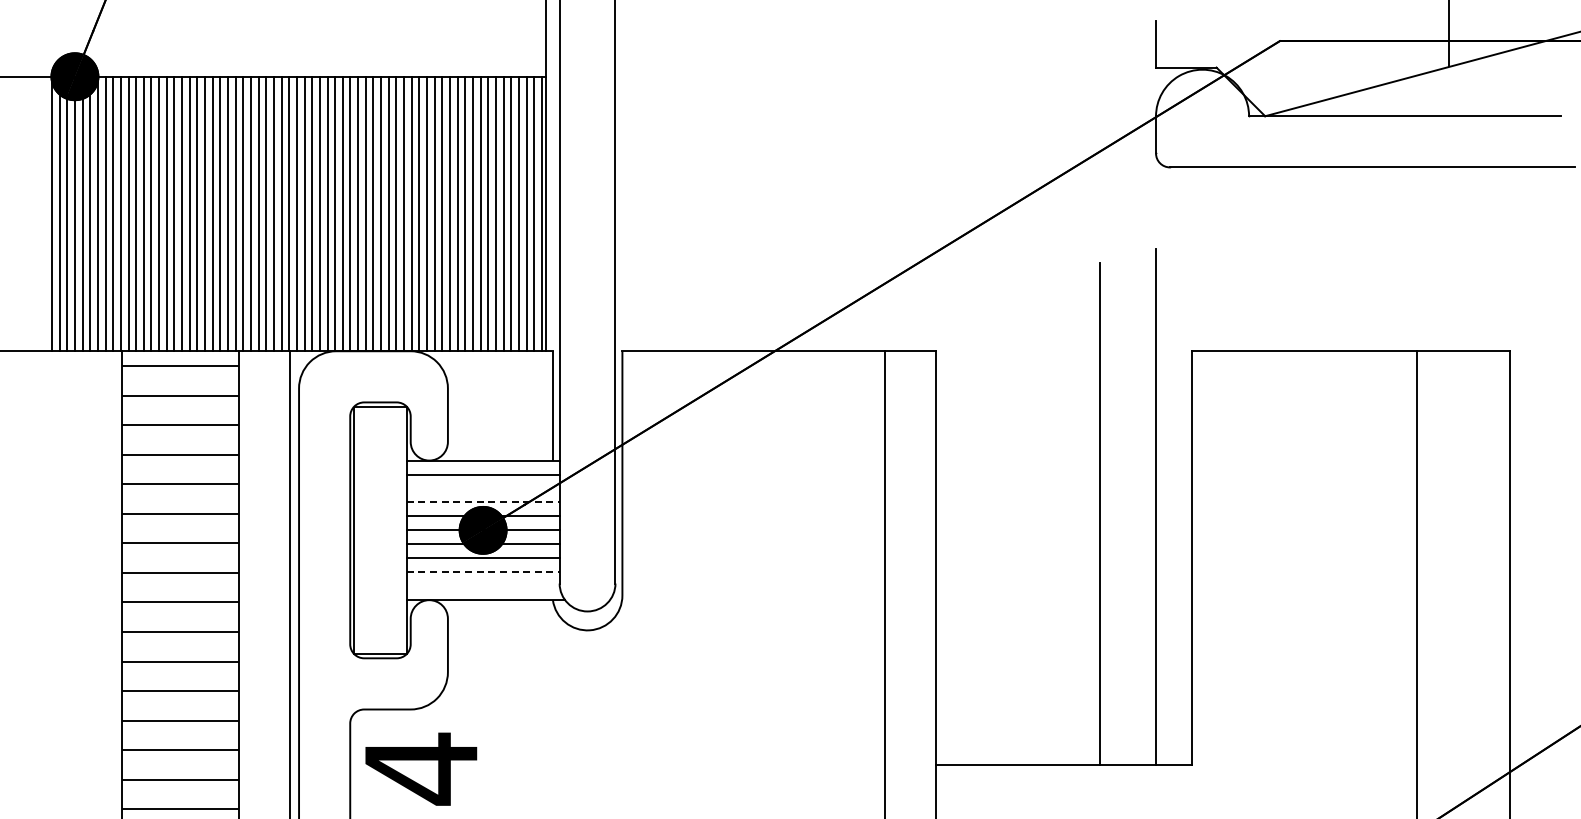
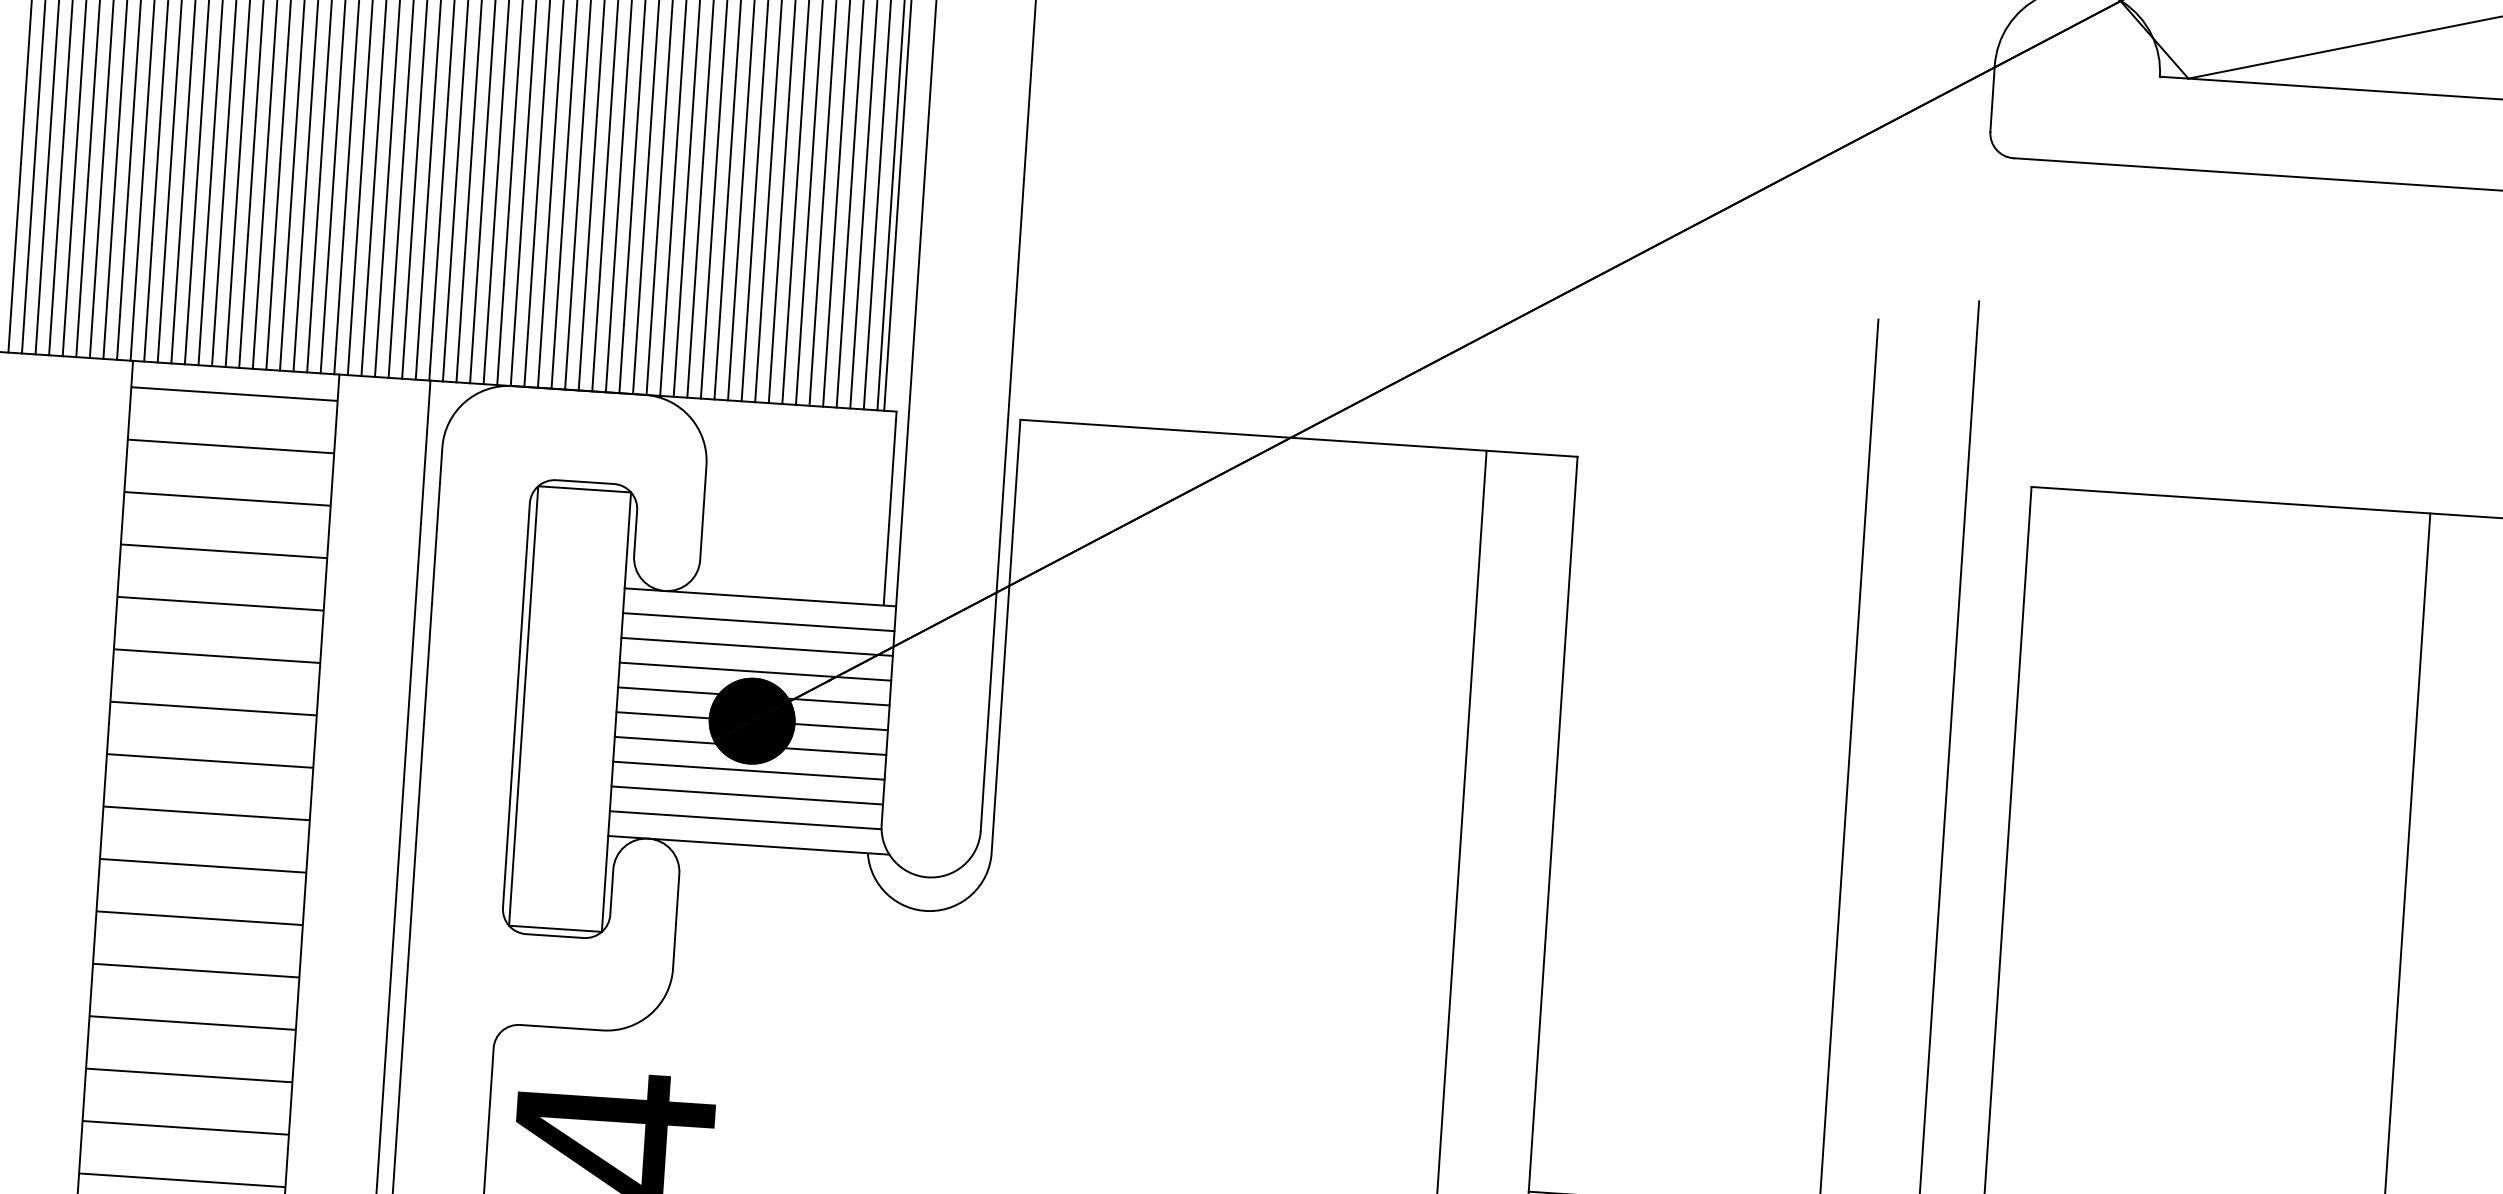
line: (482, 488) -> (756, 646), added
line: (483, 502) -> (756, 671), dashed -> solid
line: (483, 572) -> (747, 795), dashed -> solid
line: (482, 586) -> (744, 820), added

